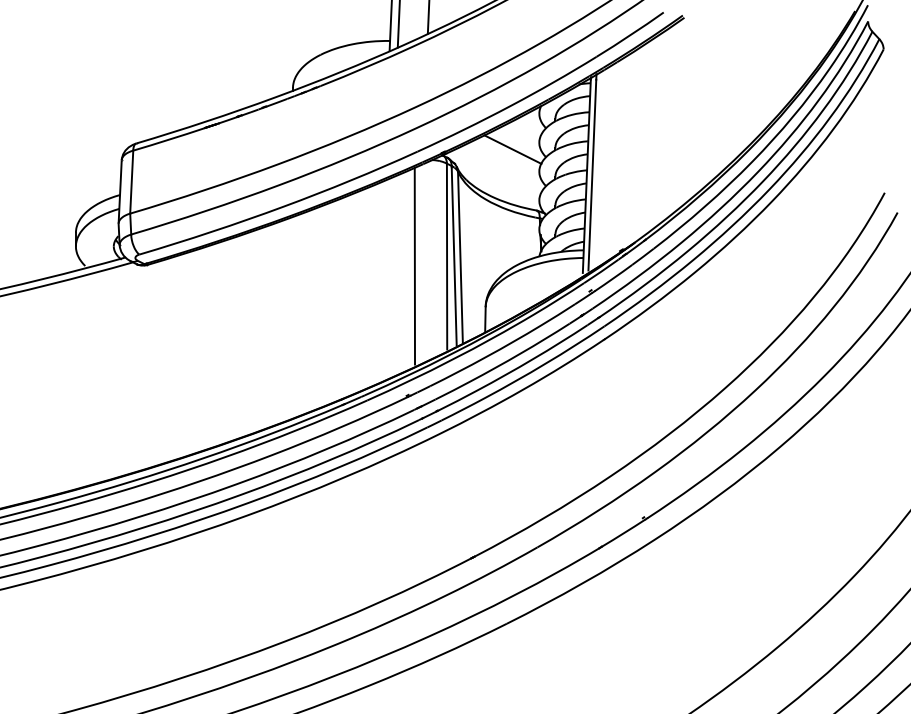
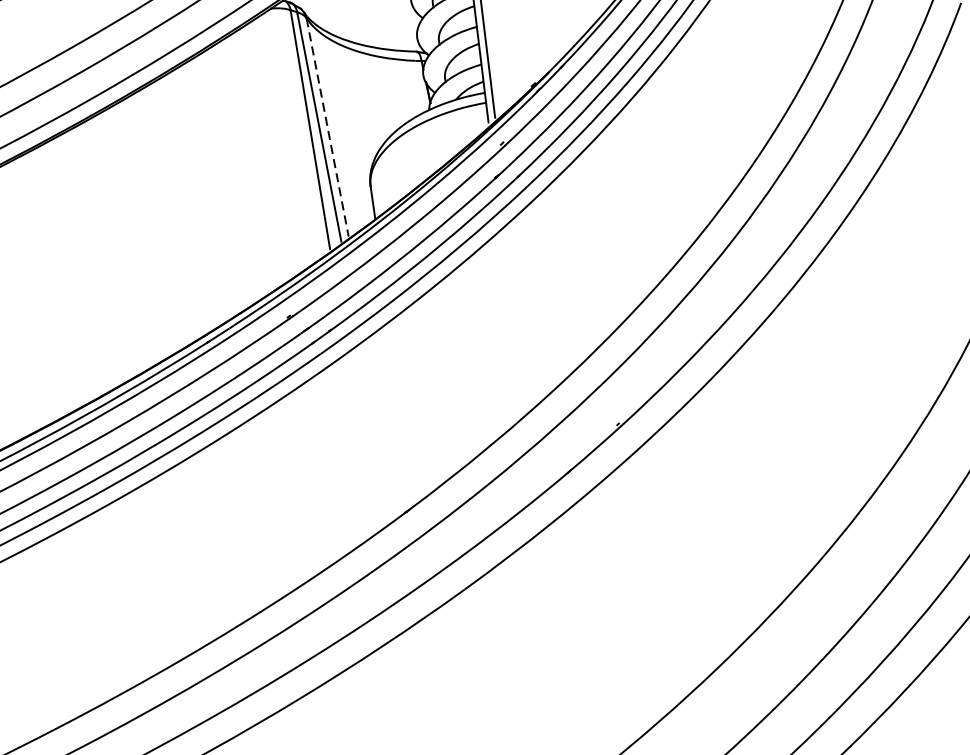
line: (460, 257) -> (327, 128), solid -> dashed
line: (414, 265) -> (270, 148), removed

